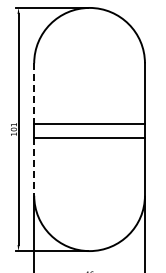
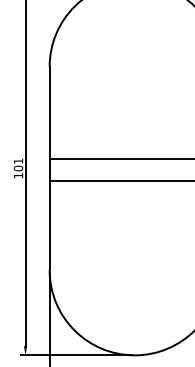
line: (34, 93) -> (50, 113), dashed -> solid
line: (34, 166) -> (50, 225), dashed -> solid

